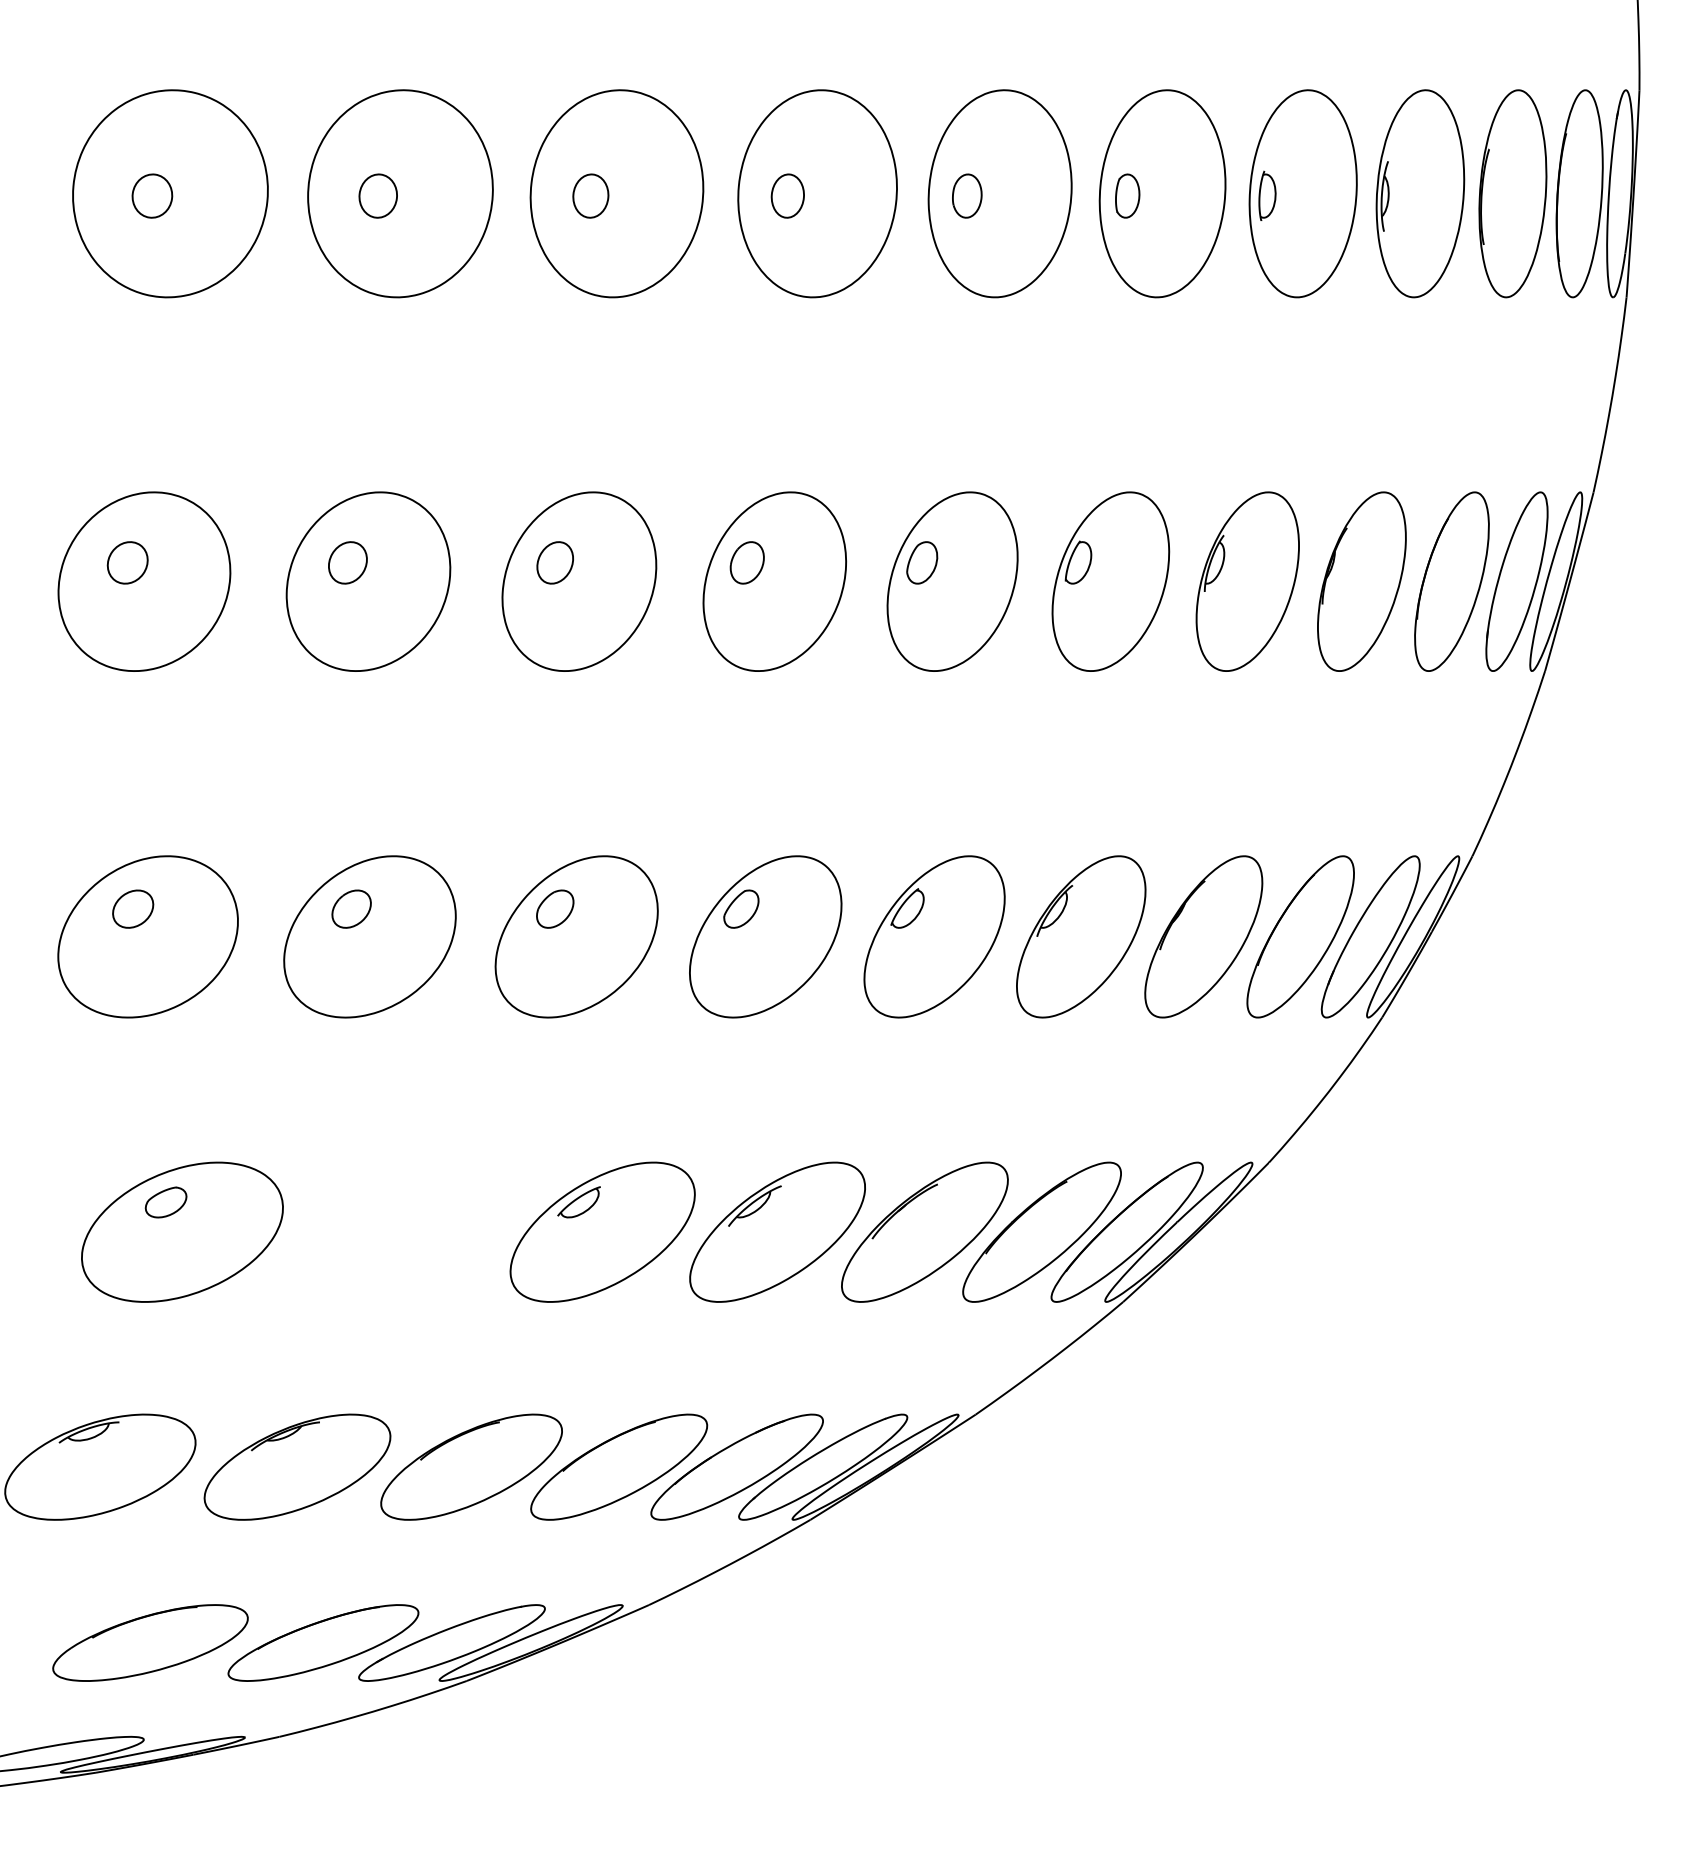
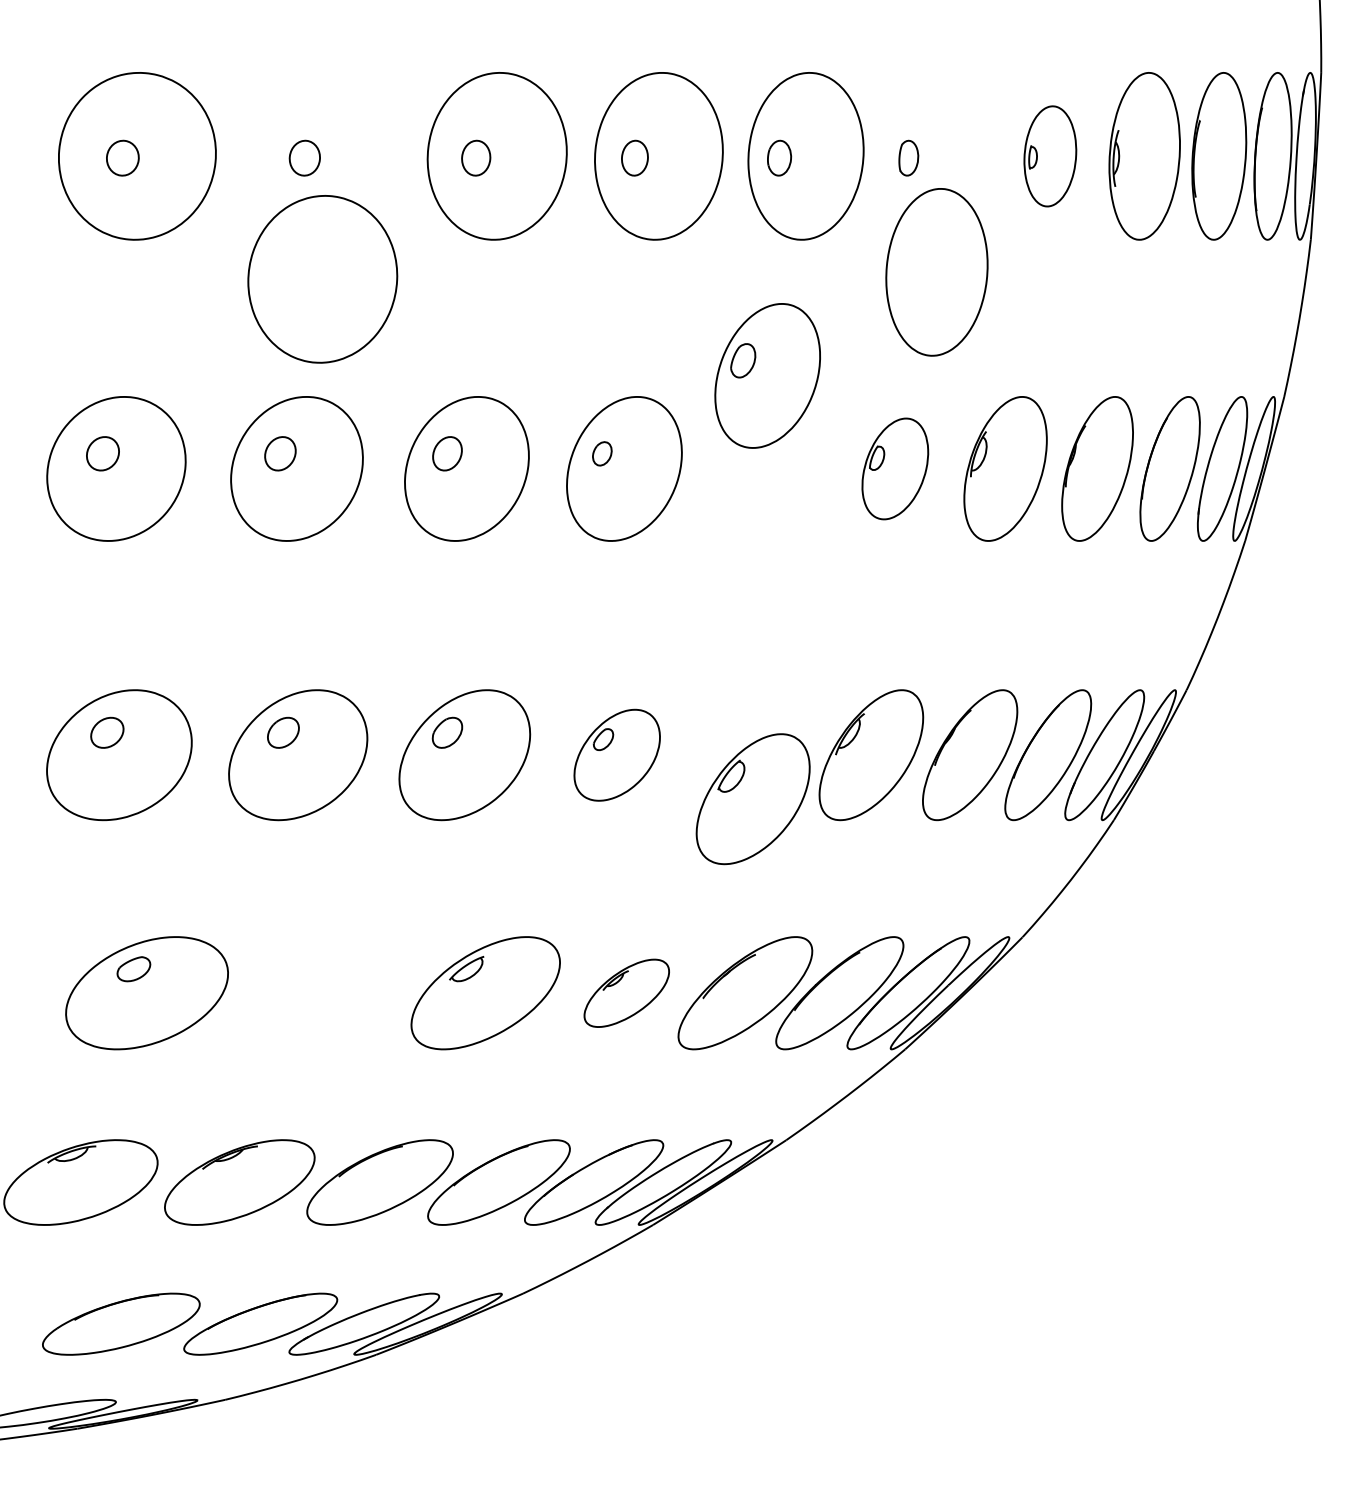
part: (400, 193) -> (322, 279), moved
part: (1162, 193) -> (936, 272), moved
part: (1303, 193) -> (1050, 156), size x0.6
part: (747, 562) -> (602, 453), size x0.7
part: (952, 581) -> (767, 375), moved
part: (1111, 581) -> (895, 468), size x0.7
part: (766, 937) -> (617, 755), size x0.7
part: (933, 937) -> (752, 799), moved
part: (777, 1232) -> (626, 993), size x0.6

